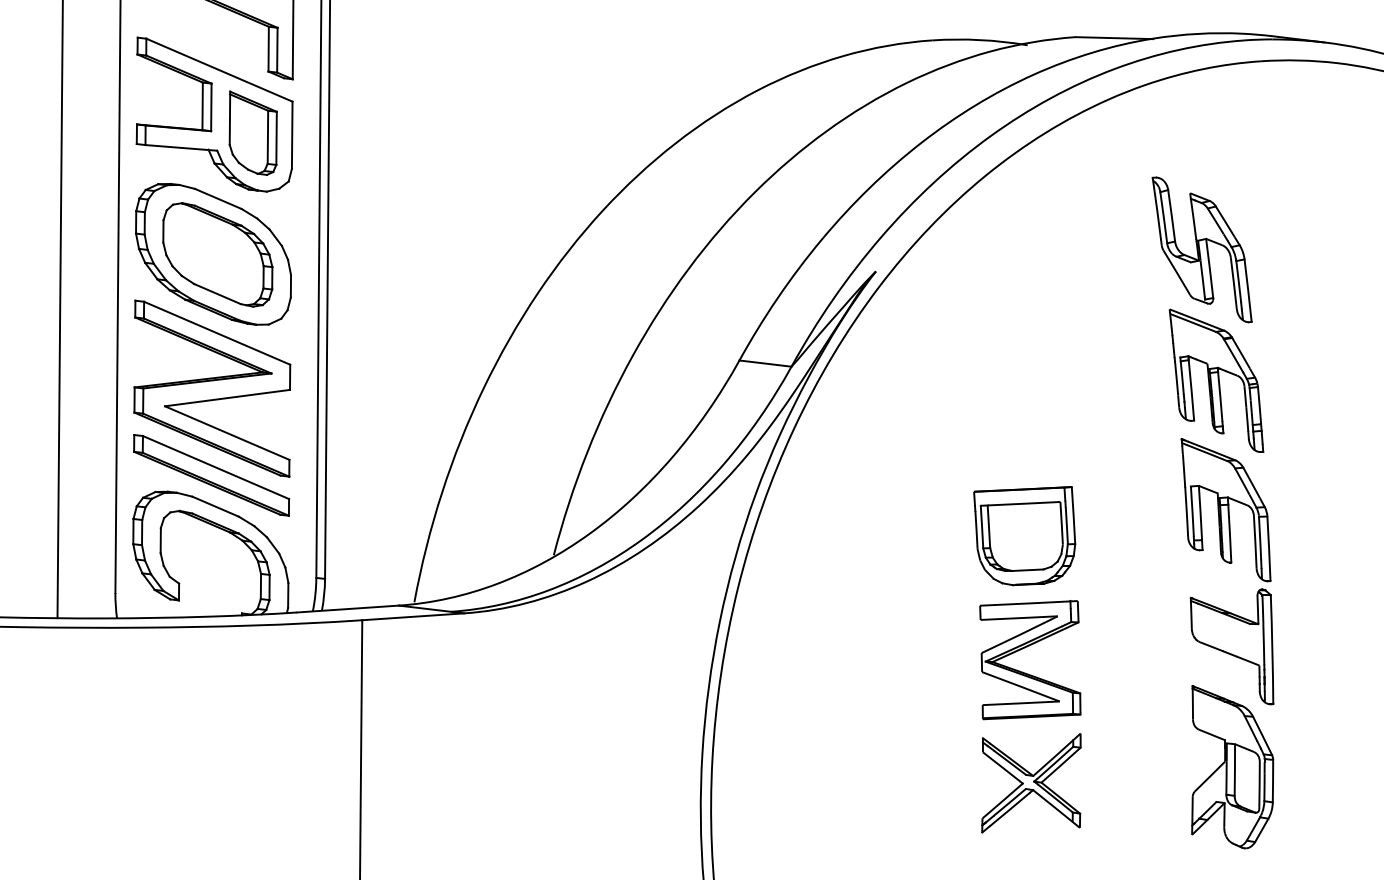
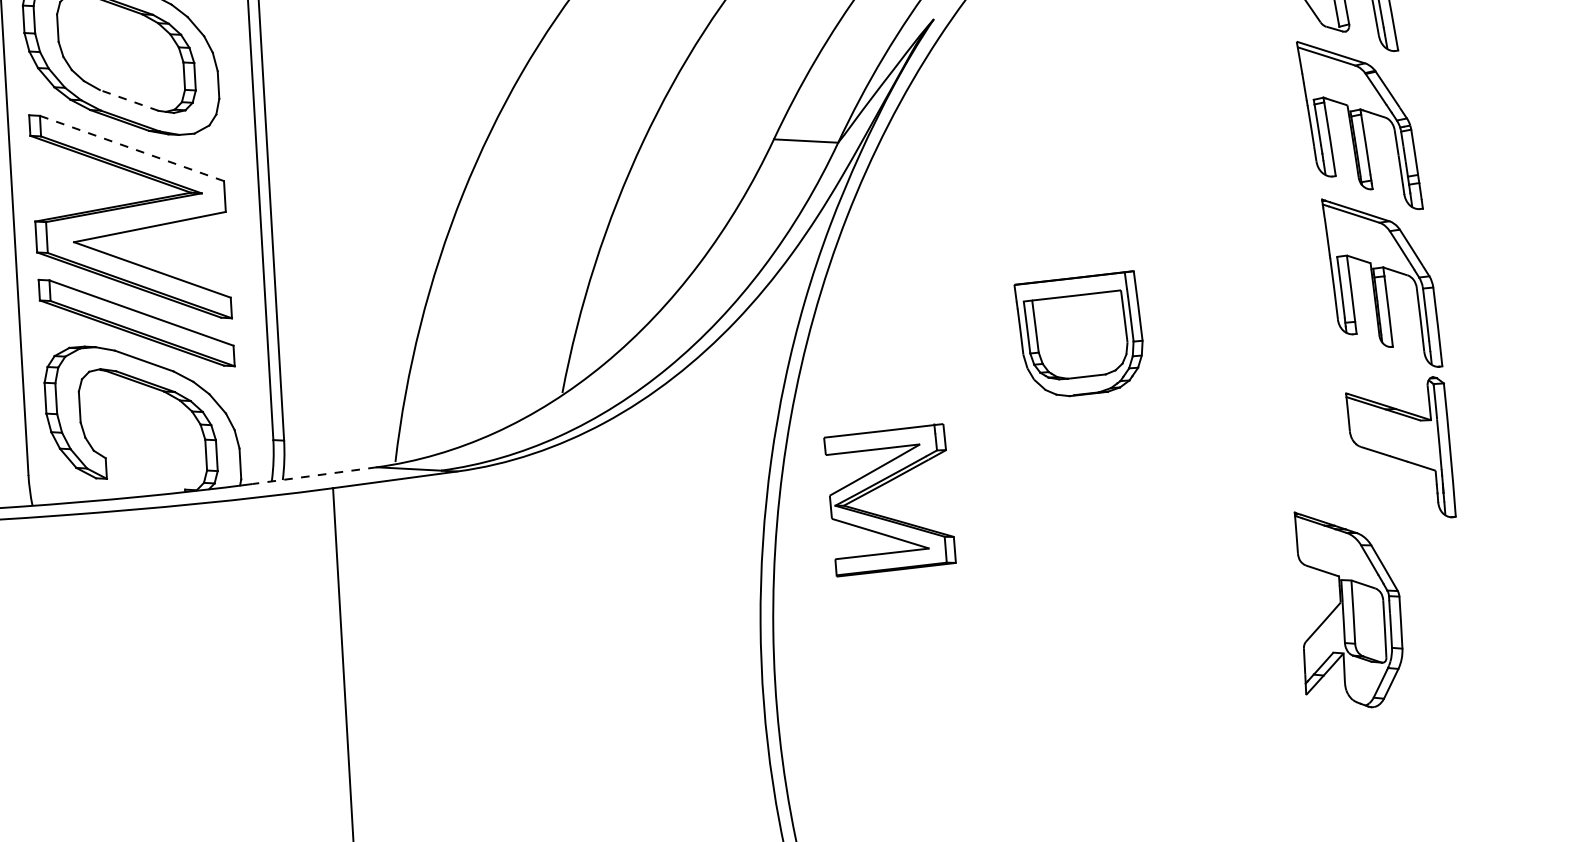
line: (217, 293) -> (129, 99), solid -> dashed
line: (217, 333) -> (132, 148), solid -> dashed
part: (1024, 536) -> (1079, 335), moved
line: (348, 609) -> (315, 476), solid -> dashed
part: (1025, 648) -> (883, 486), moved
part: (1232, 767) -> (1350, 609), moved
part: (1031, 783) -> (1166, 633), removed

